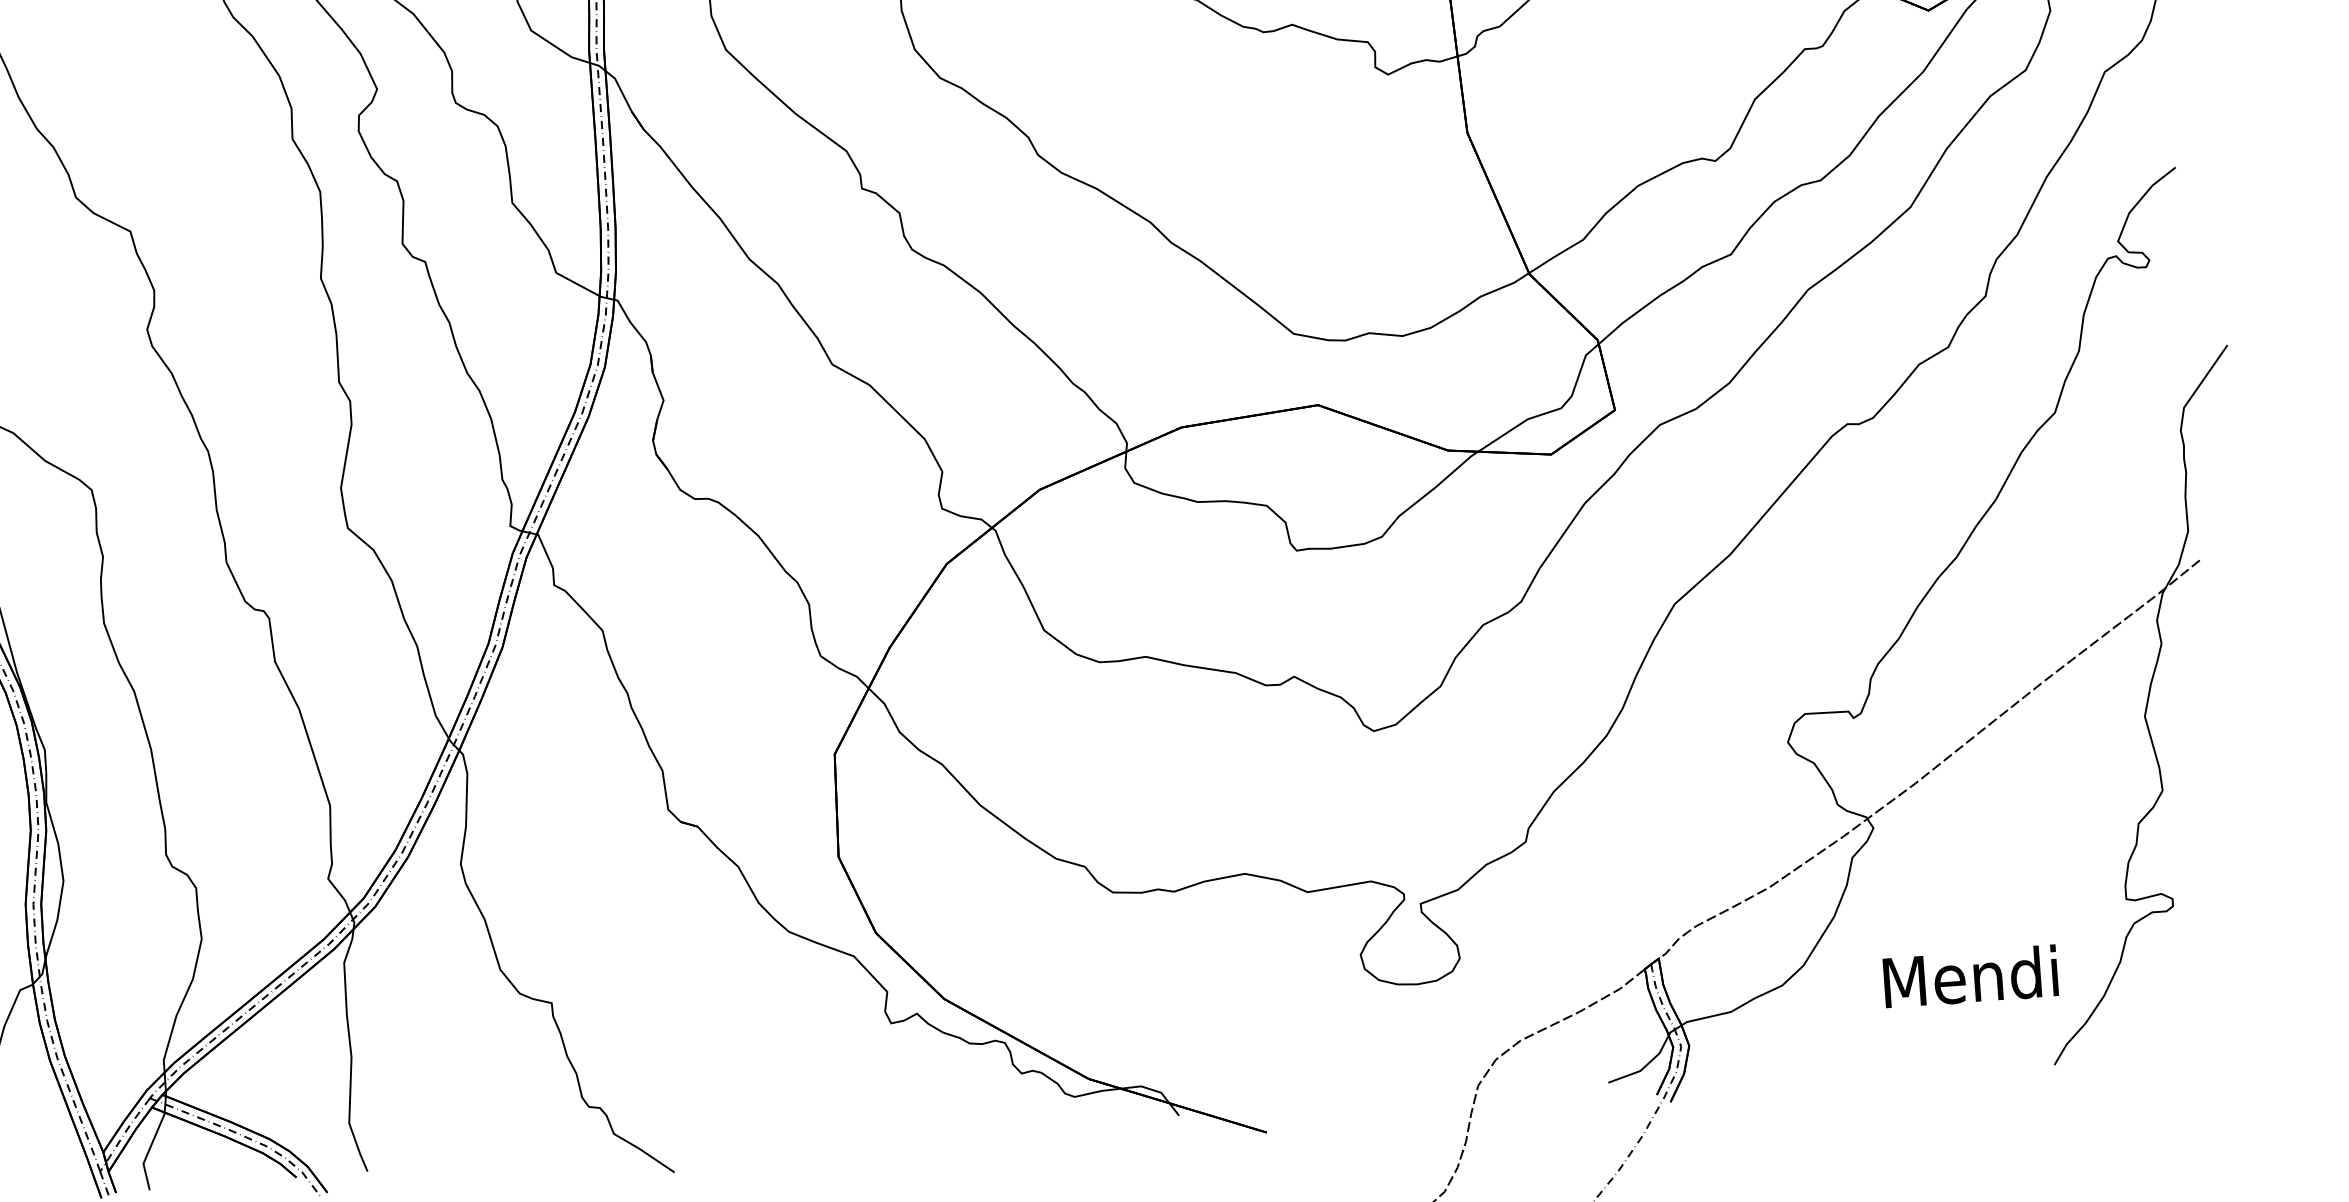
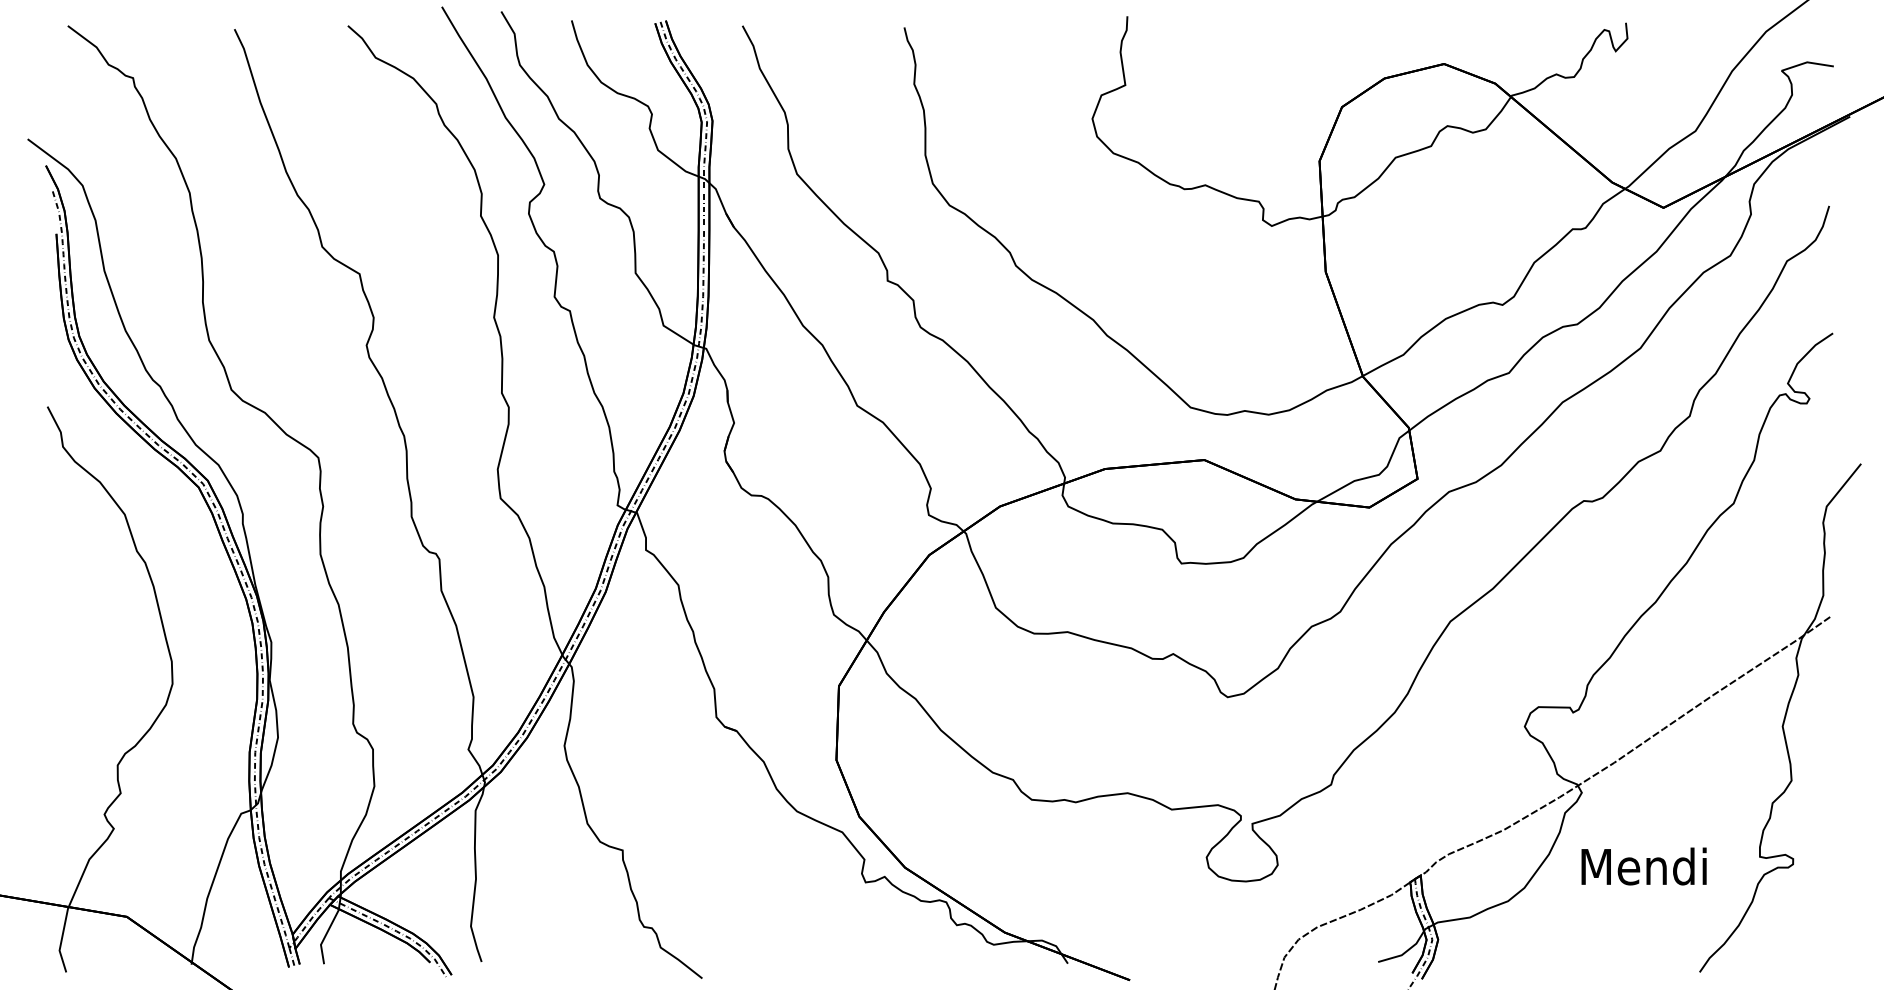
text: (1969, 976) -> (1643, 866), moved

